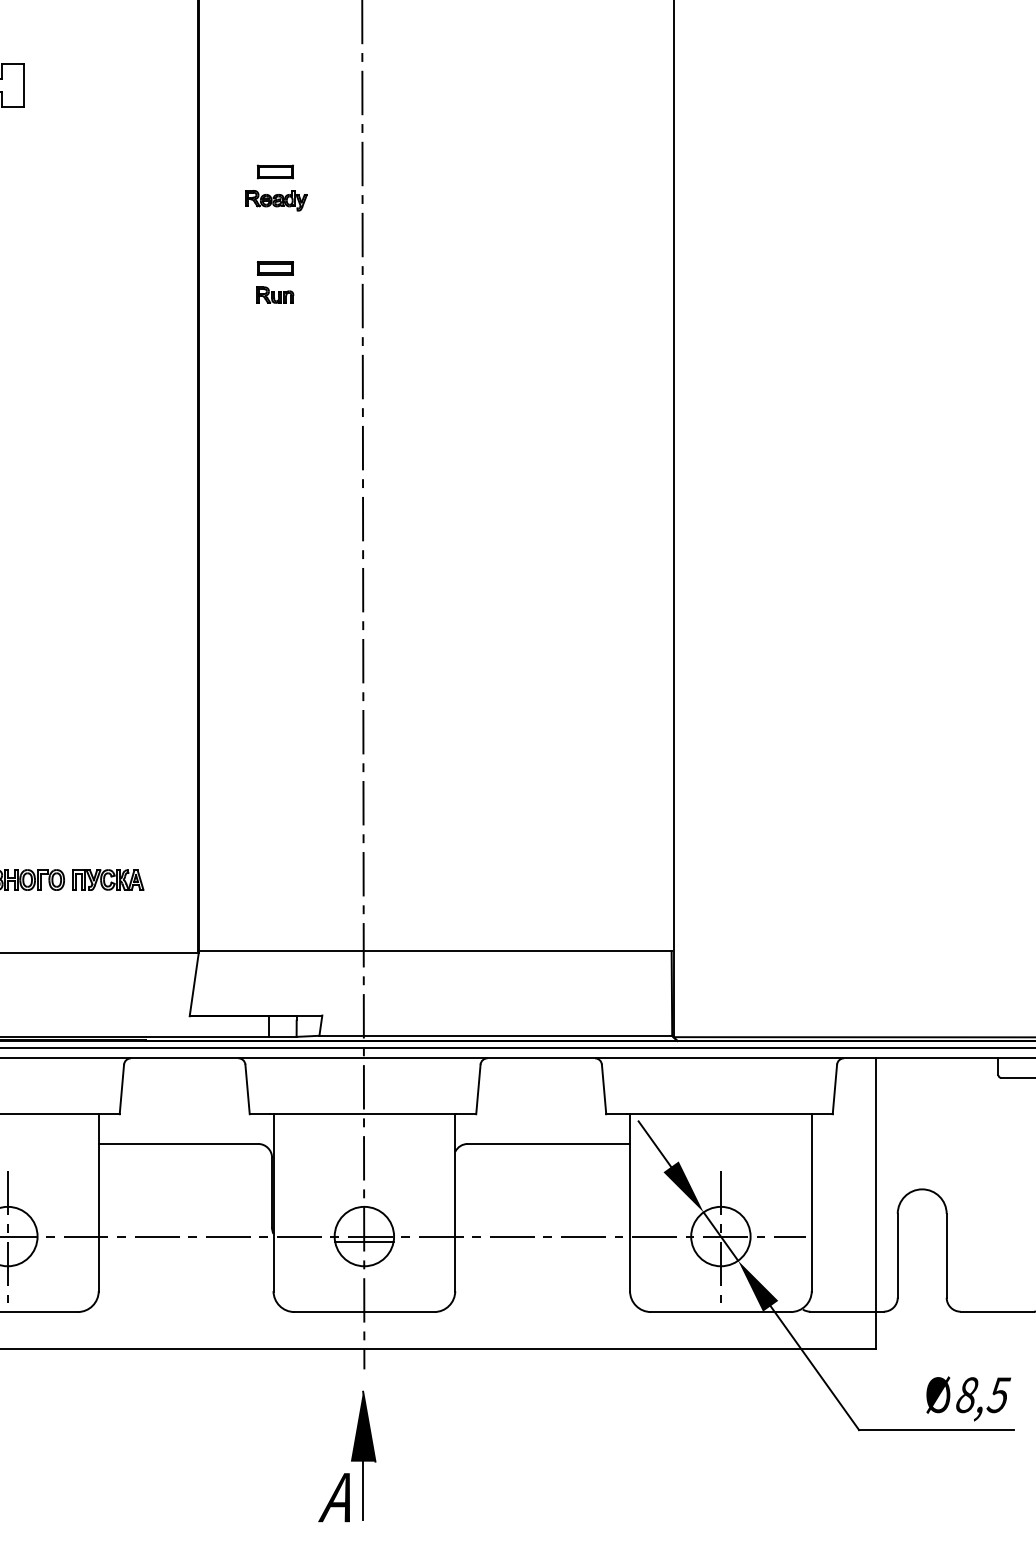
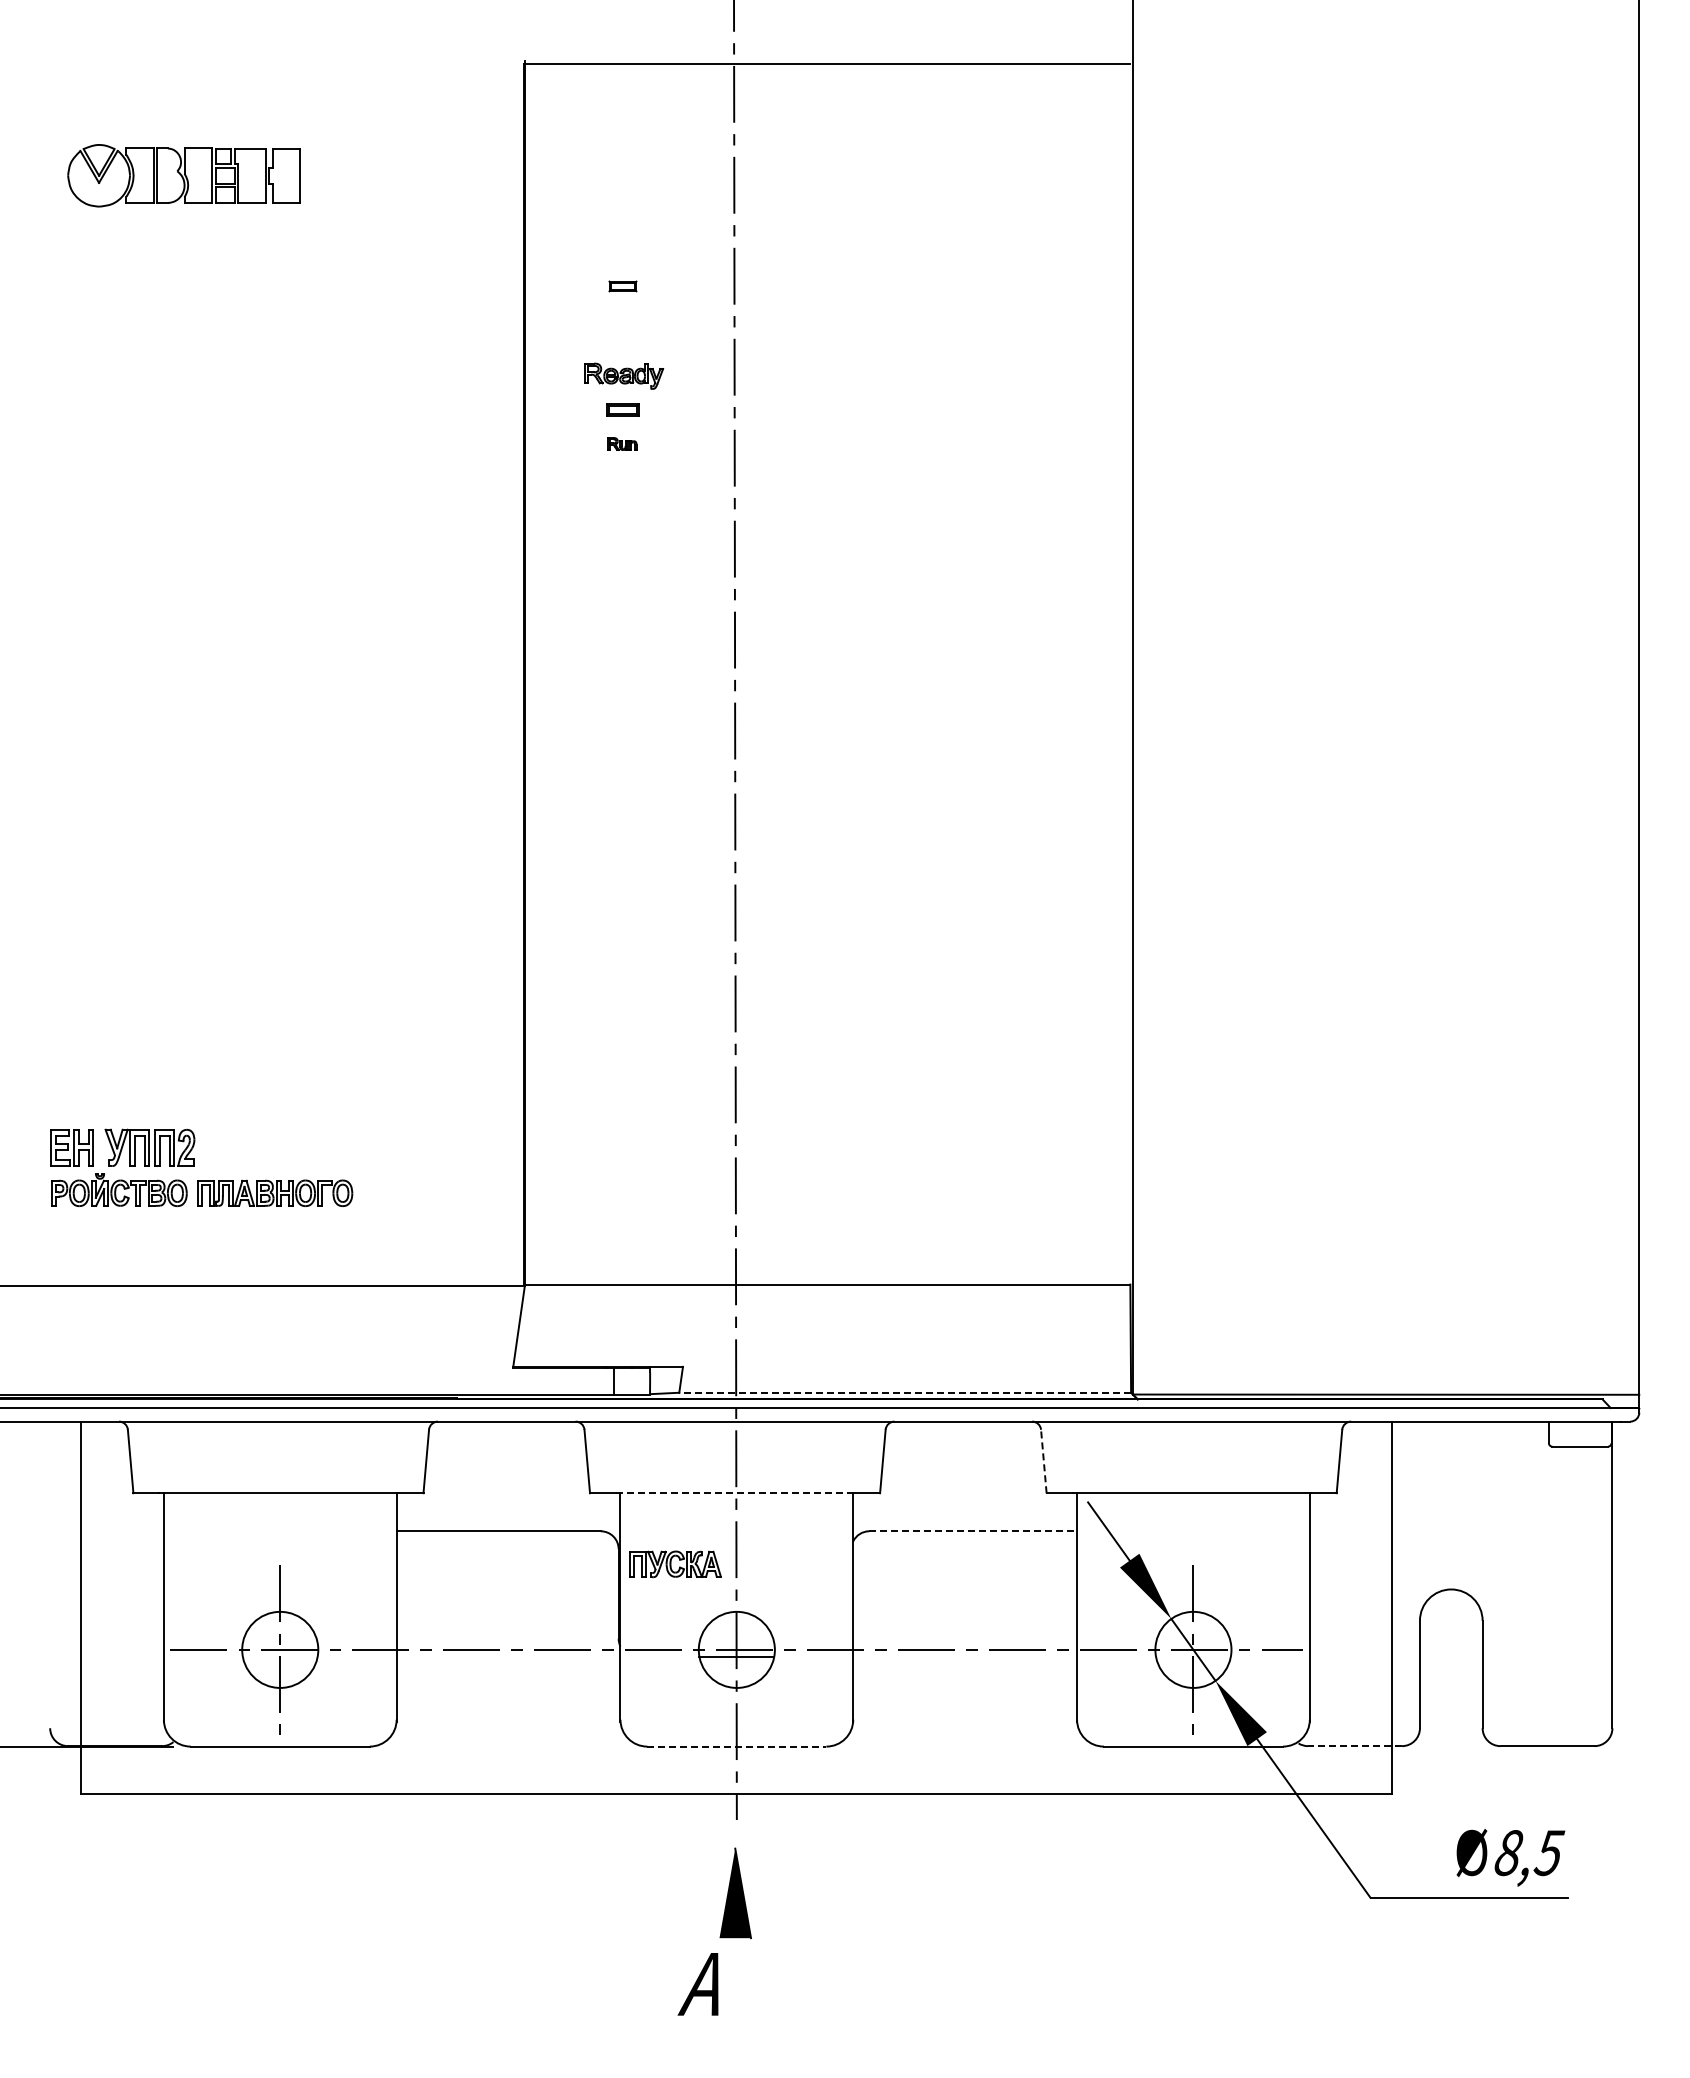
part: (275, 172) -> (622, 286), size x0.6
part: (276, 200) -> (624, 375), moved
part: (275, 268) -> (622, 409), size x0.7
part: (275, 294) -> (622, 443), size x0.6
part: (108, 880) -> (675, 1564), moved
line: (496, 1035) -> (905, 1392), solid -> dashed
line: (603, 1089) -> (1043, 1461), solid -> dashed
line: (362, 1114) -> (734, 1493), solid -> dashed
line: (549, 1144) -> (973, 1531), solid -> dashed
line: (364, 1311) -> (736, 1746), solid -> dashed
line: (846, 1311) -> (1354, 1746), solid -> dashed
line: (363, 1488) -> (735, 1972), removed

